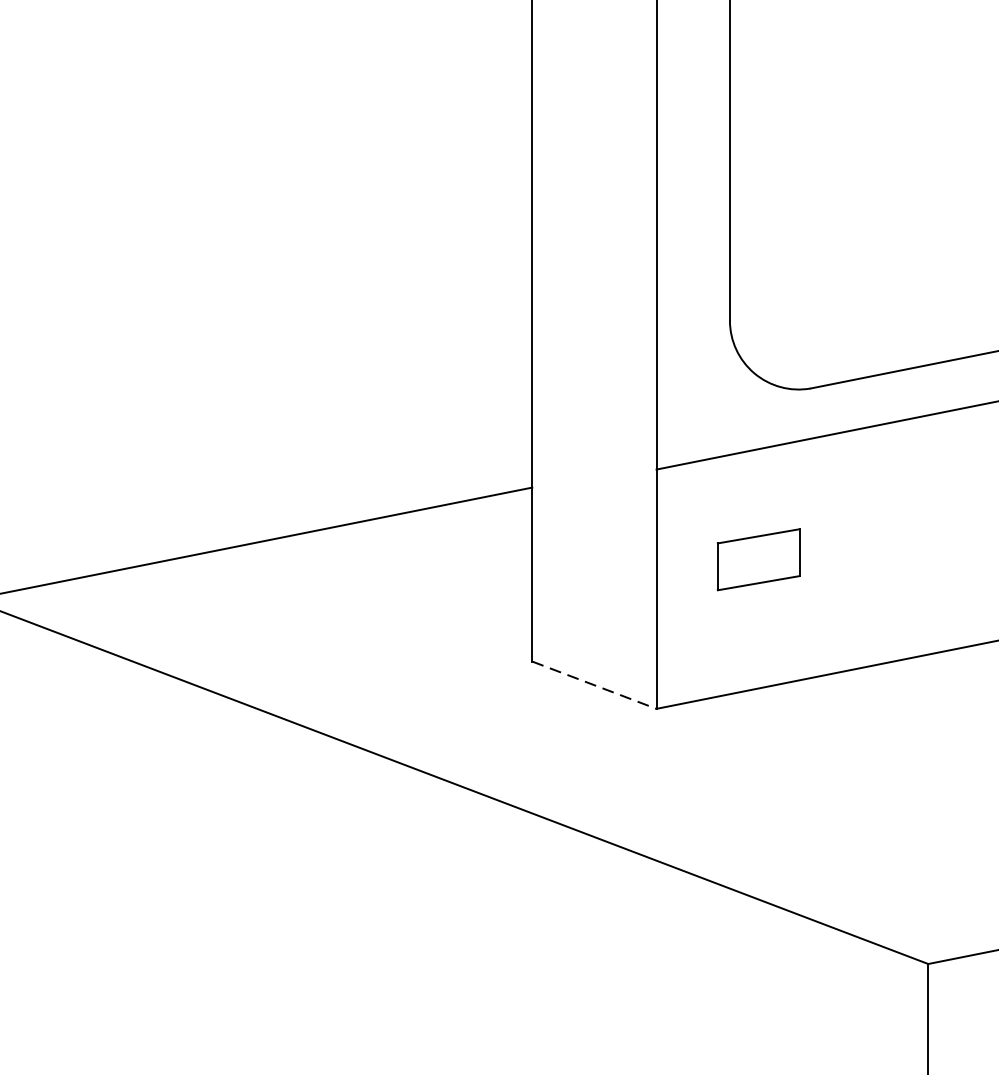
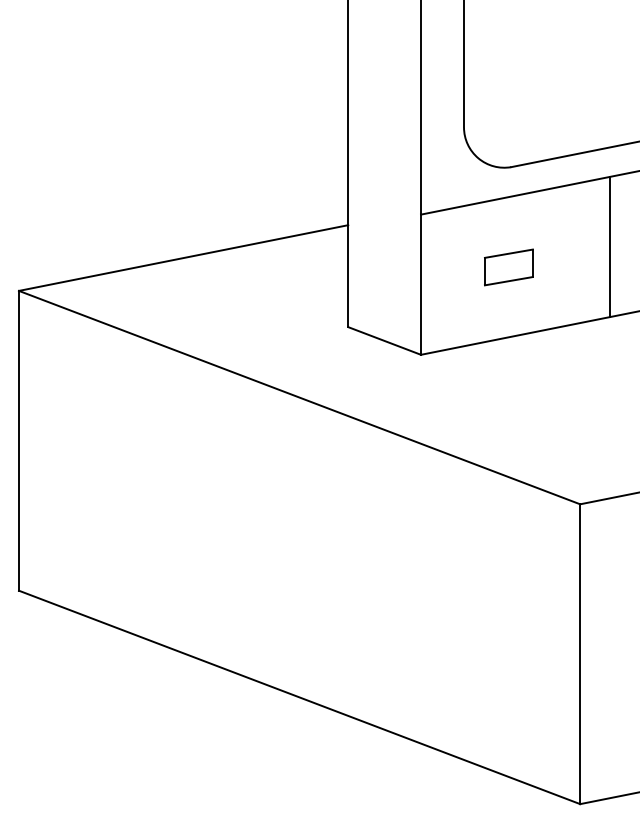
line: (979, 523) -> (610, 246), added
part: (758, 559) -> (508, 267), moved
line: (594, 684) -> (384, 340), dashed -> solid

